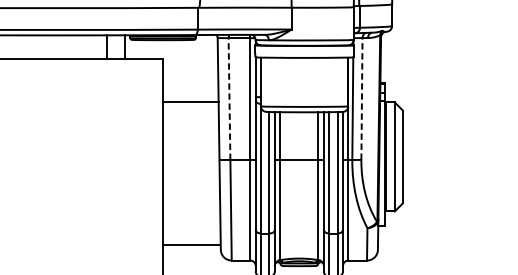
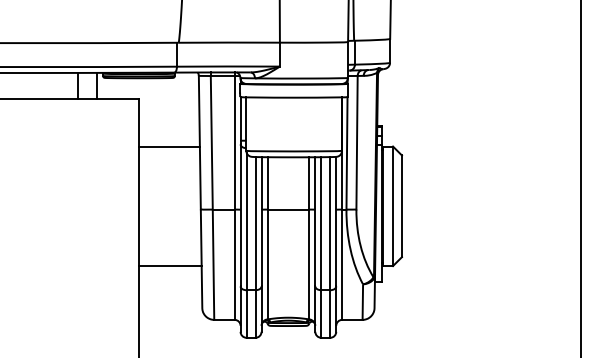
line: (229, 98) -> (211, 142), dashed -> solid
line: (362, 98) -> (357, 142), dashed -> solid
line: (190, 245) -> (169, 266), moved

